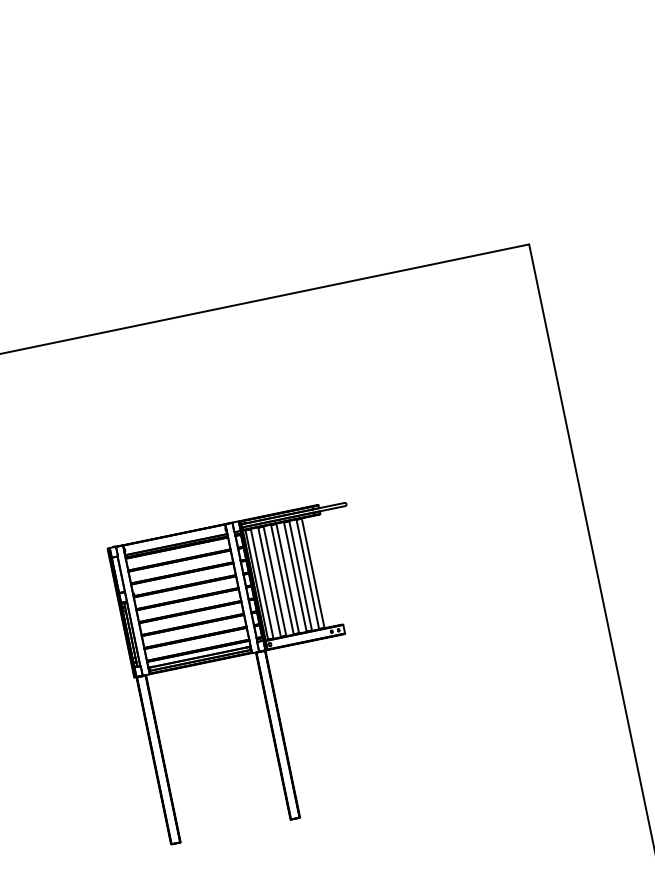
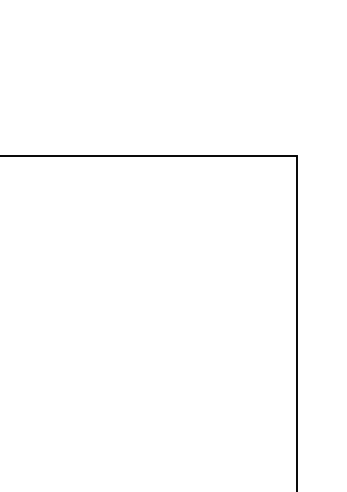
part: (256, 672) -> (112, 345), removed

